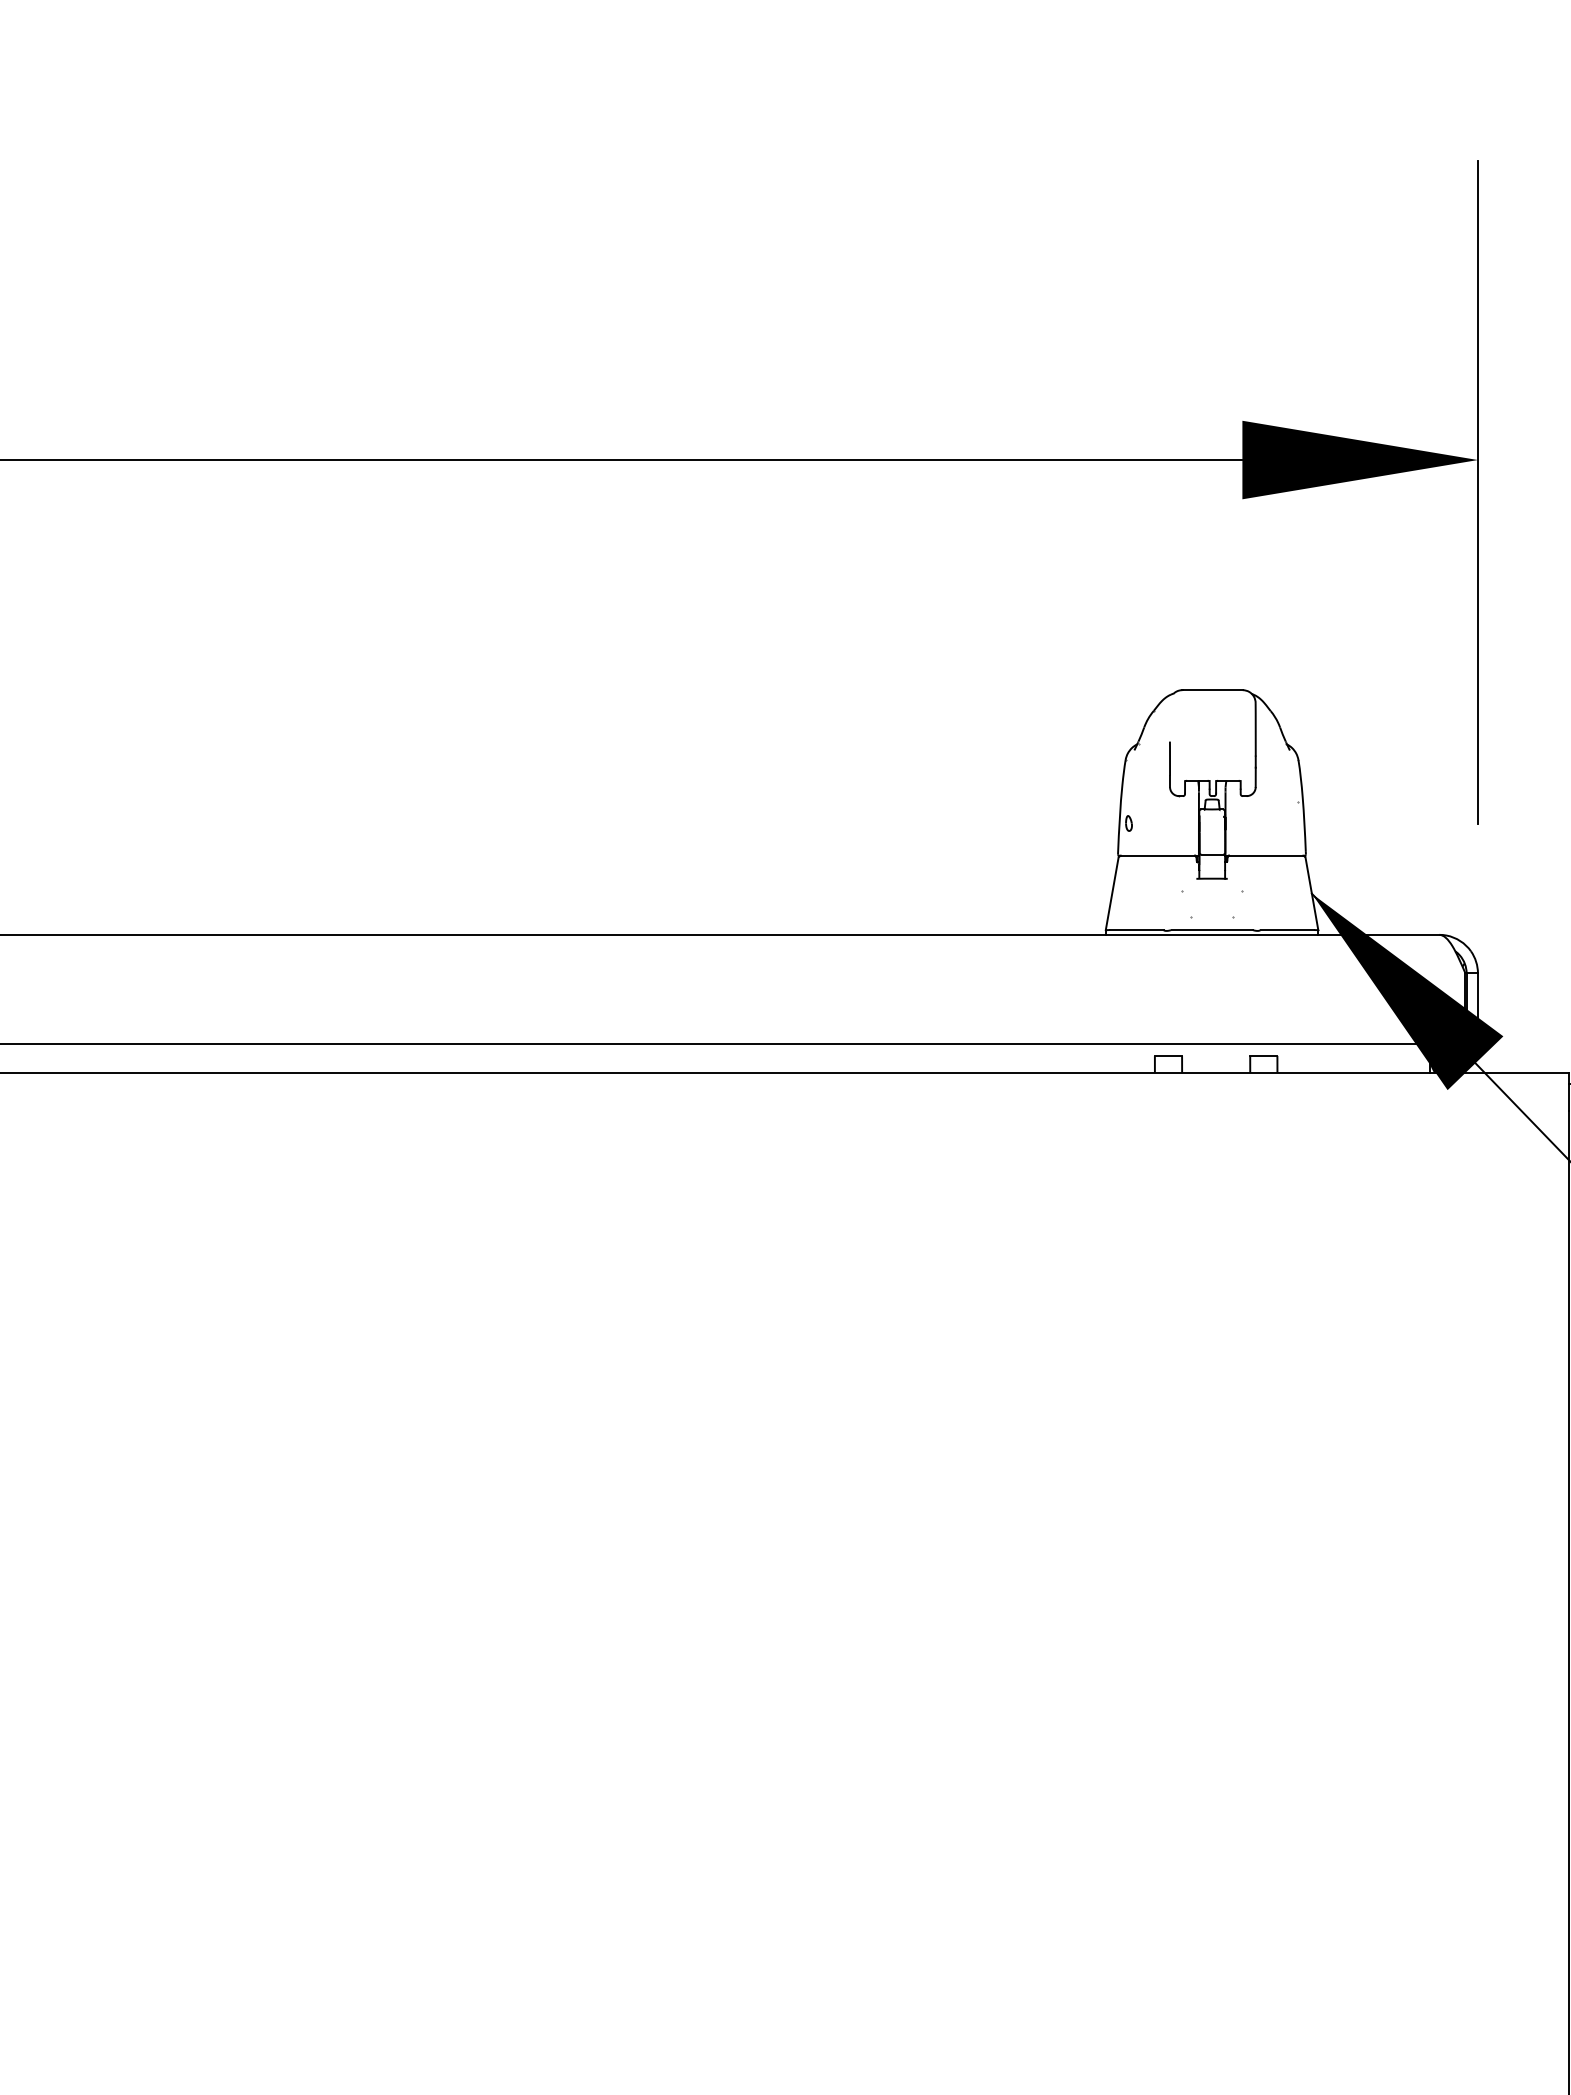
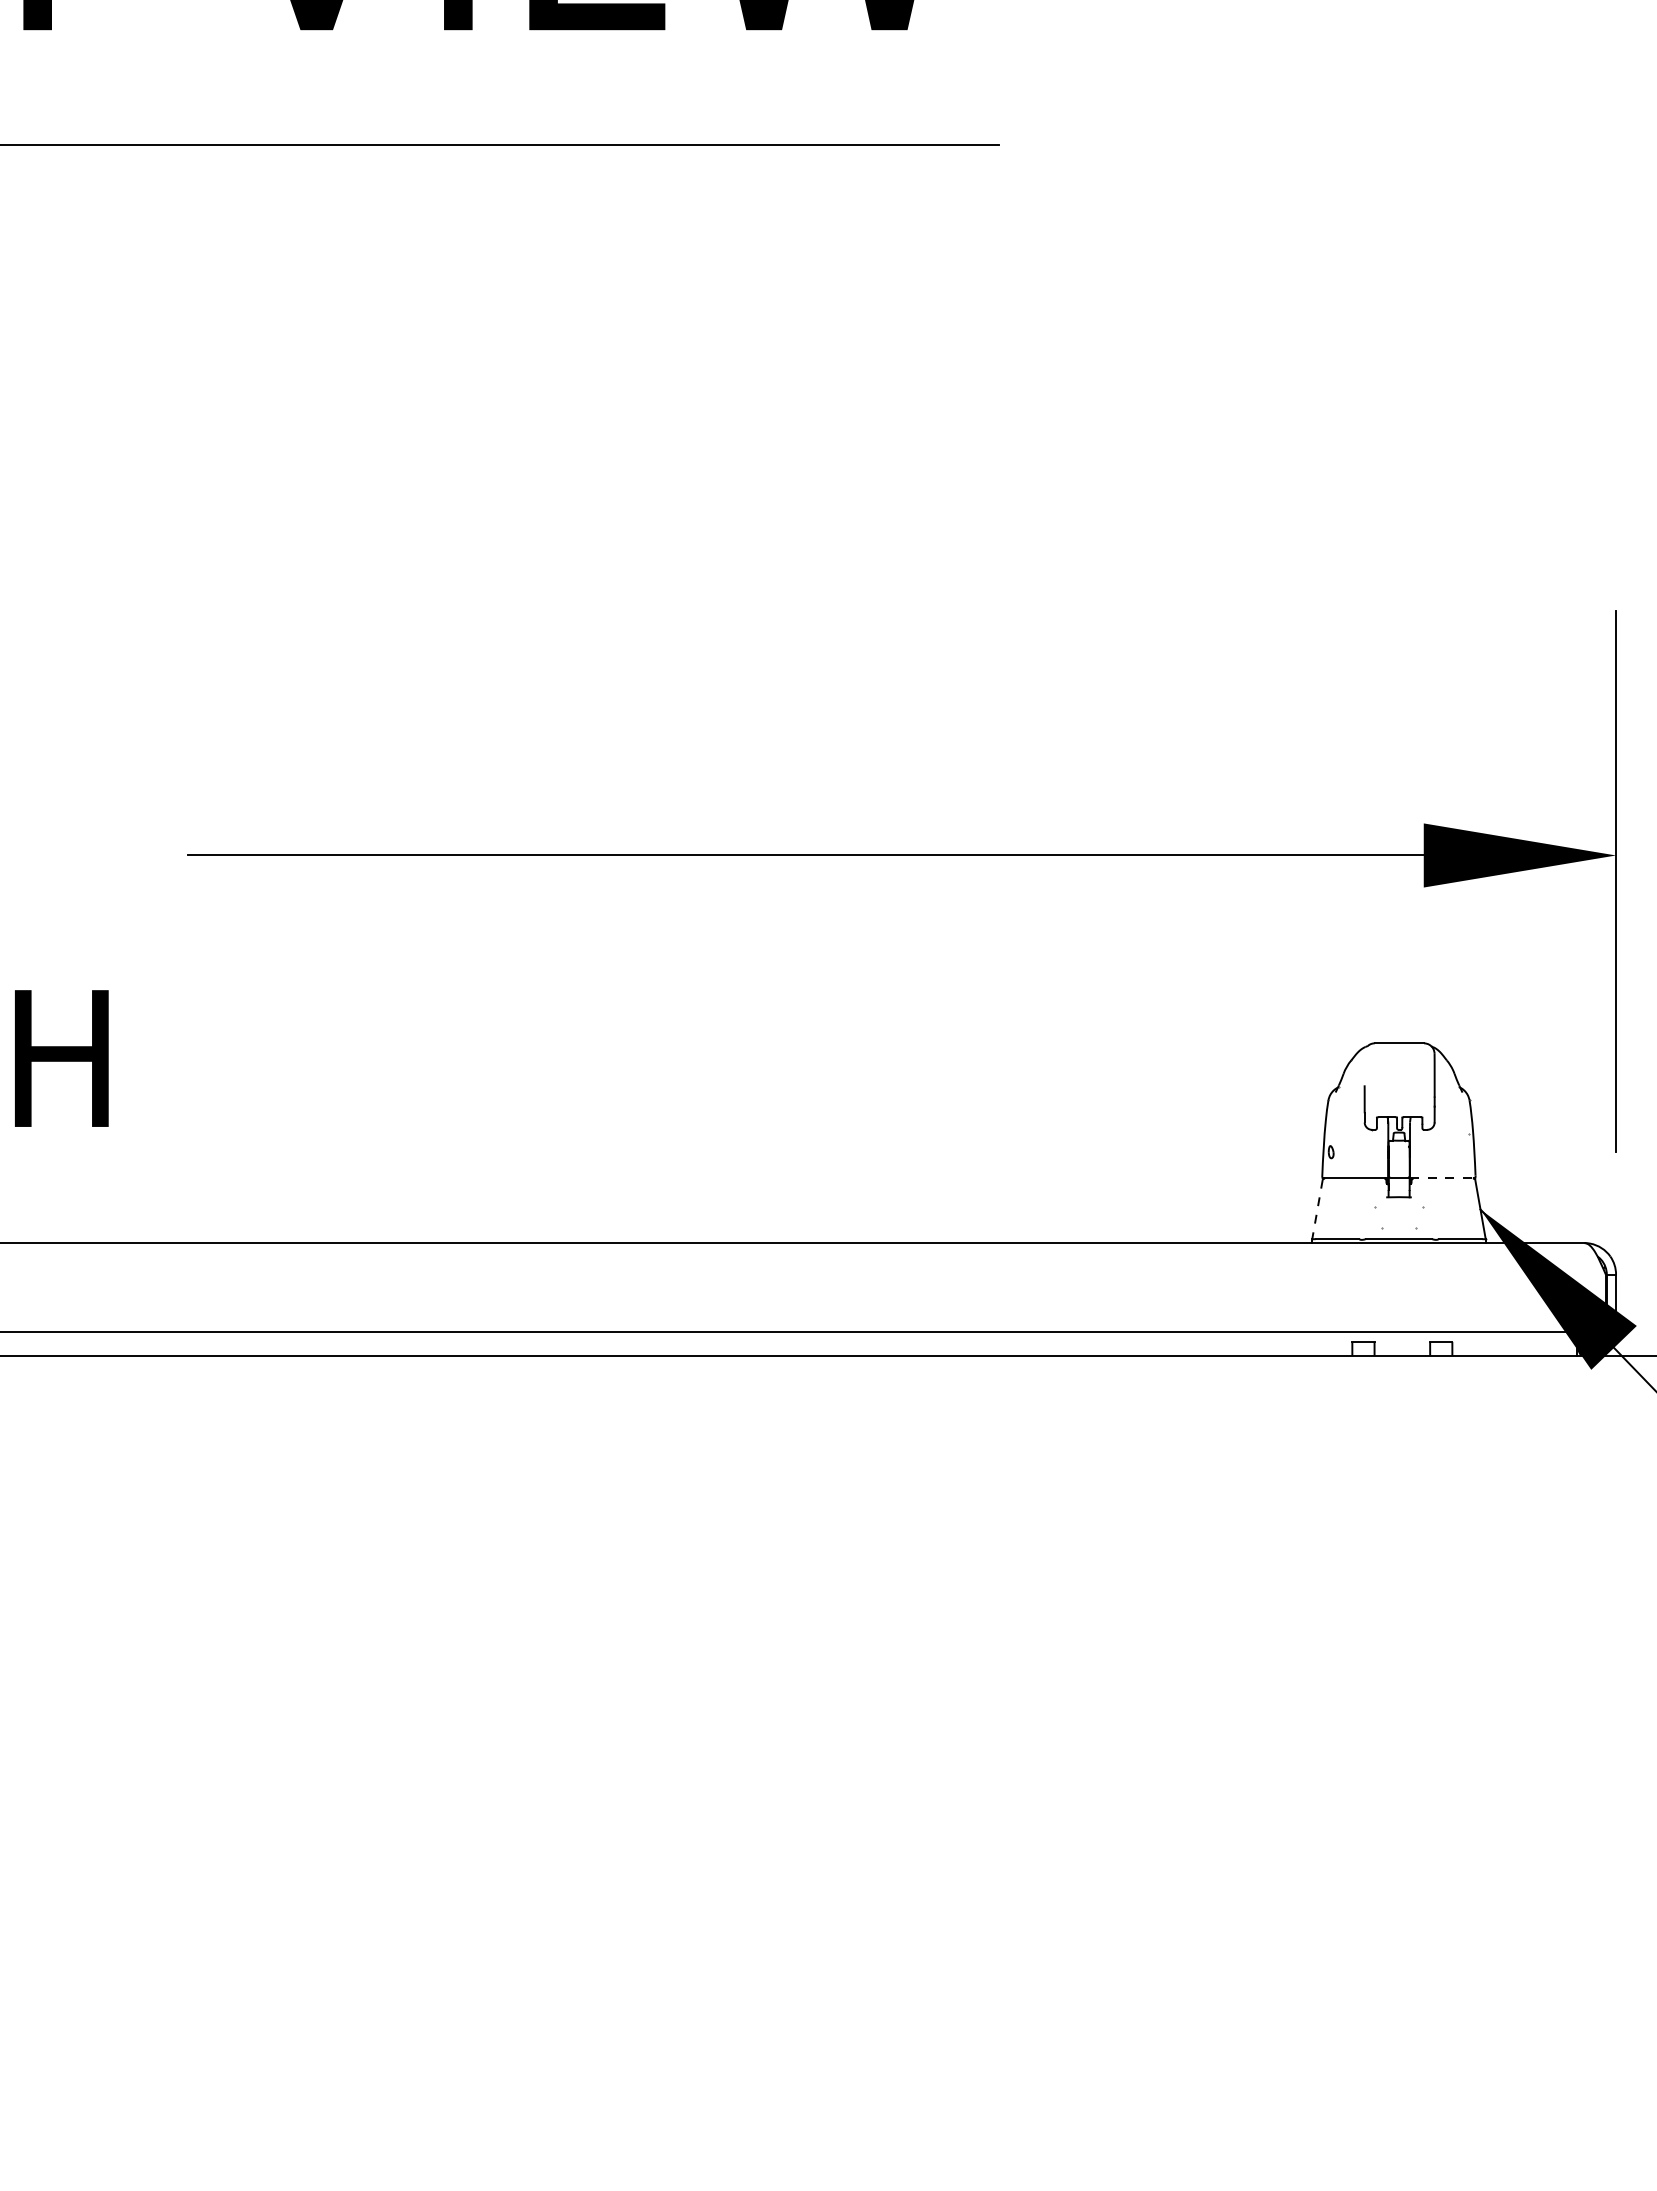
line: (1265, 855) -> (1442, 1178), solid -> dashed
line: (1112, 893) -> (1317, 1209), solid -> dashed

